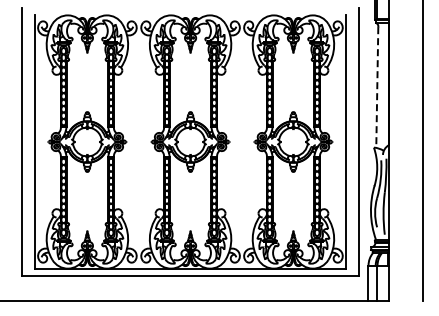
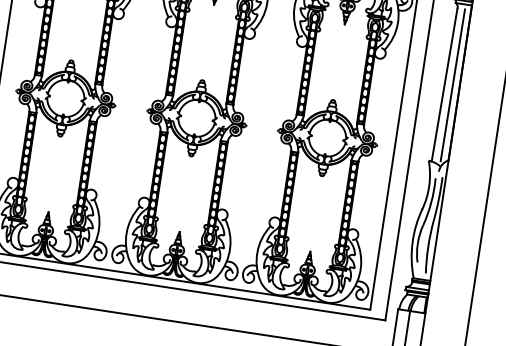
line: (383, 86) -> (452, 84), added
line: (377, 88) -> (444, 86), dashed -> solid

